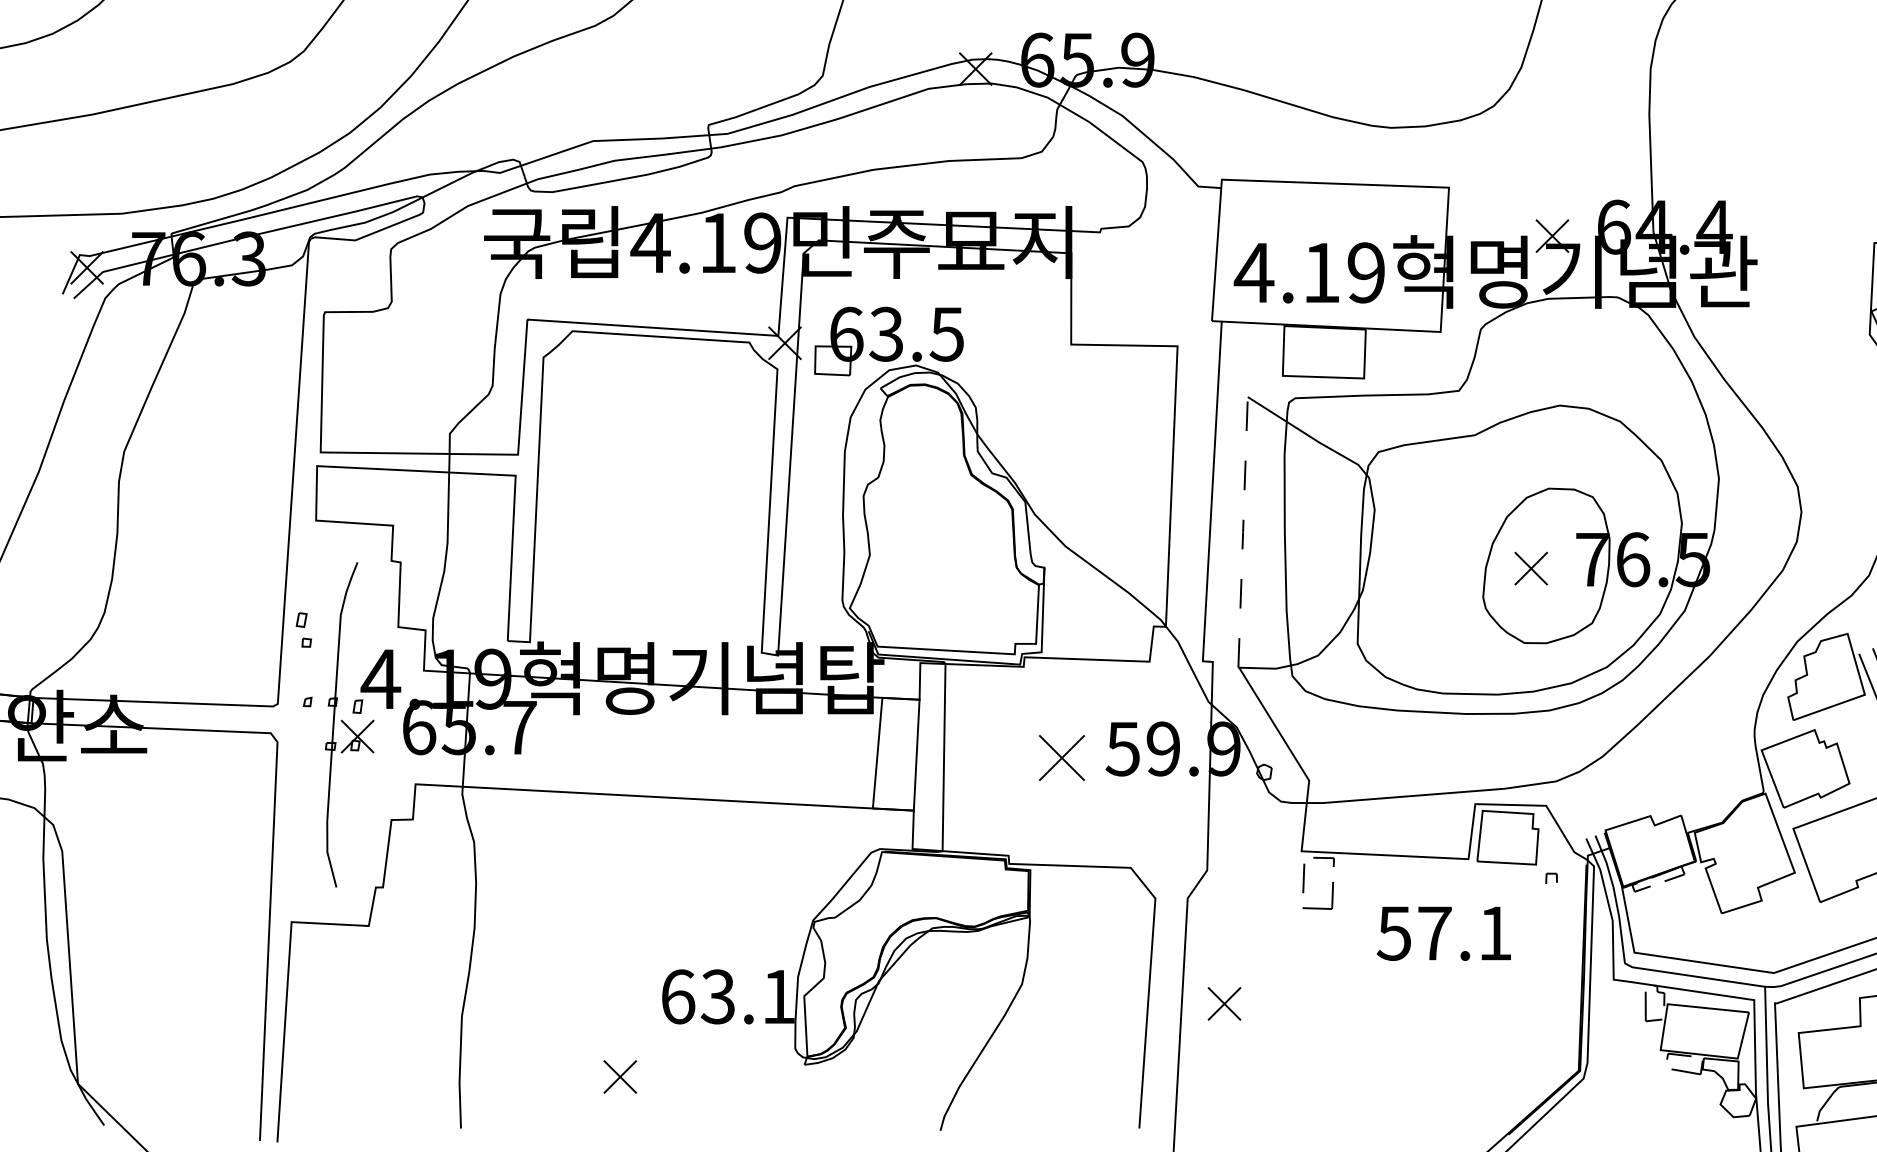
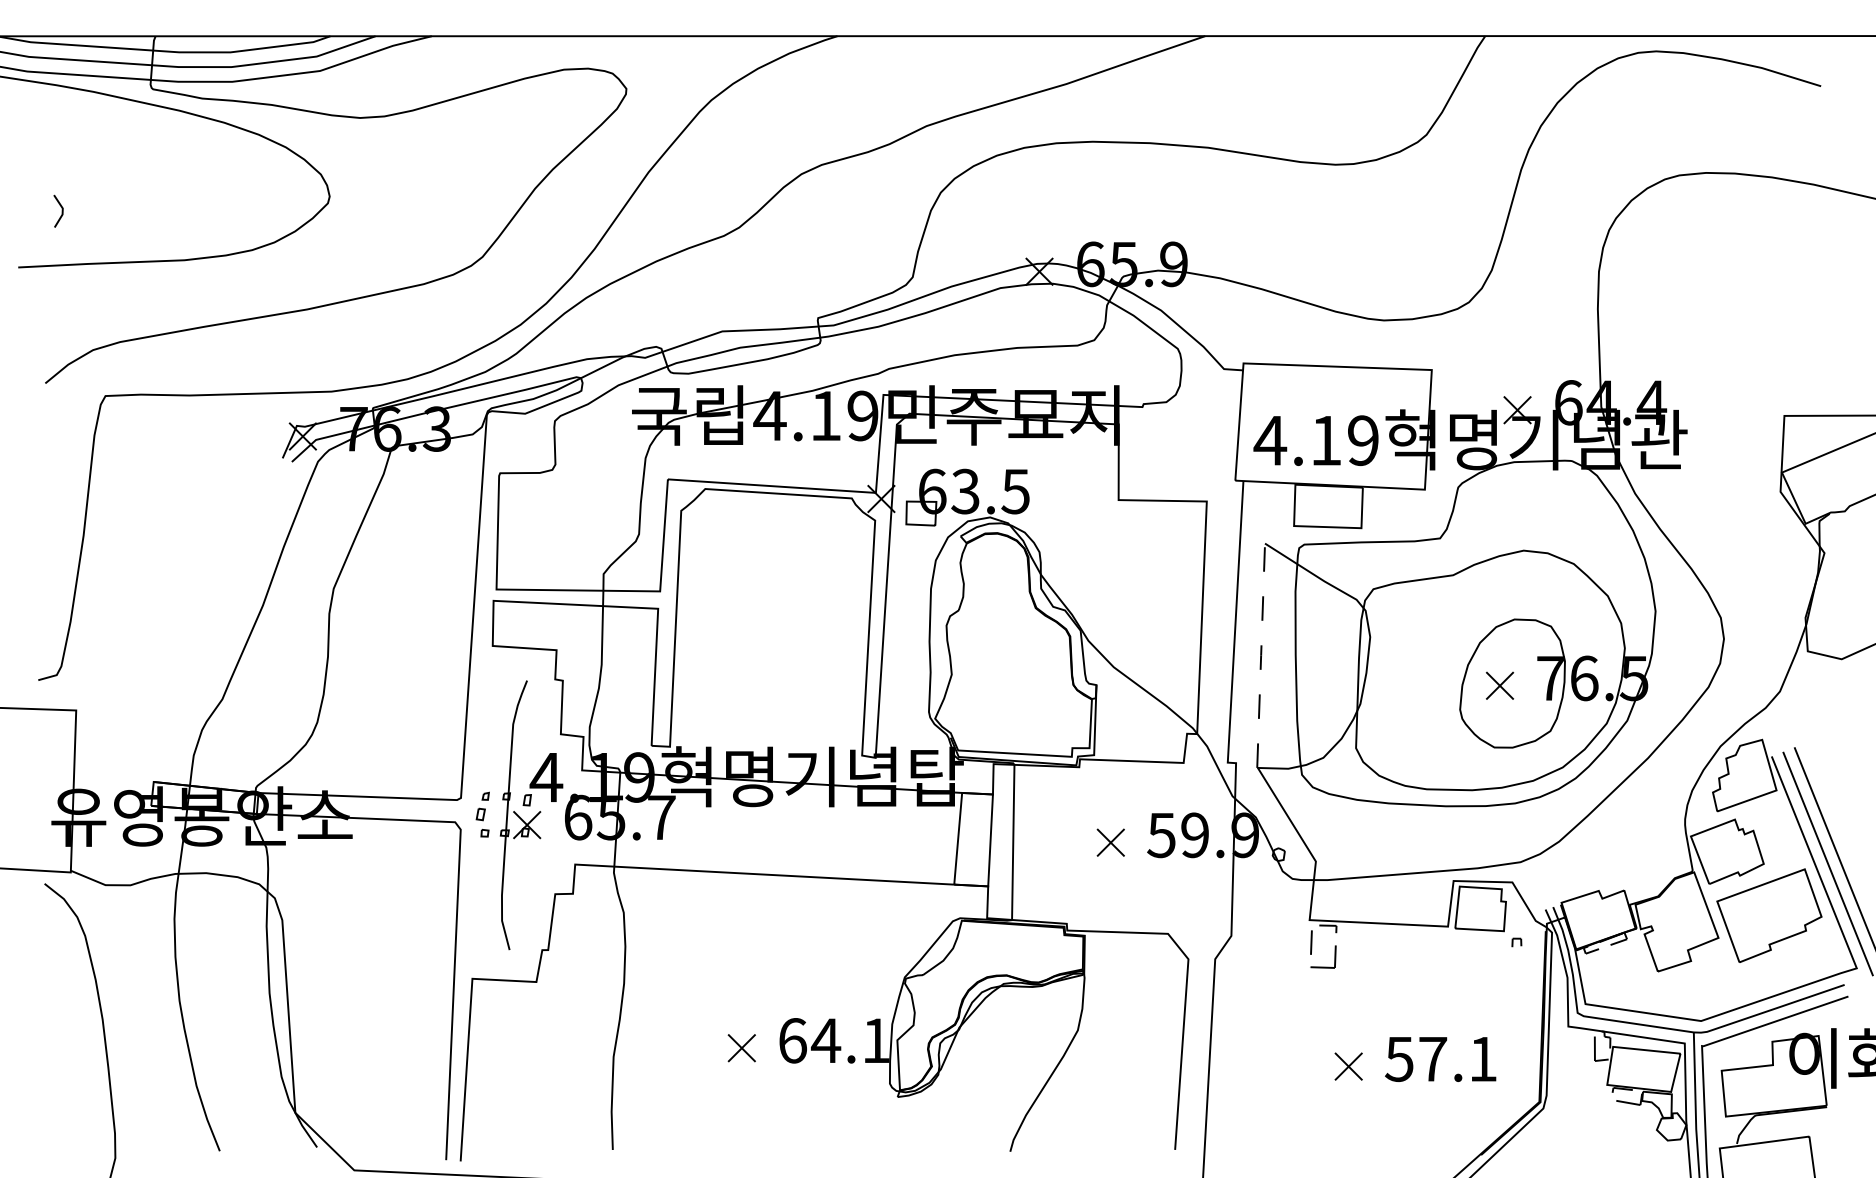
part: (303, 629) -> (482, 822), moved
part: (1061, 757) -> (1110, 842), size x0.71
text: (1443, 933) -> (1440, 1059), moved
text: (717, 996) -> (825, 1040), 63.1 -> 64.1
part: (1224, 1003) -> (1348, 1066), moved
part: (619, 1077) -> (741, 1048), moved

